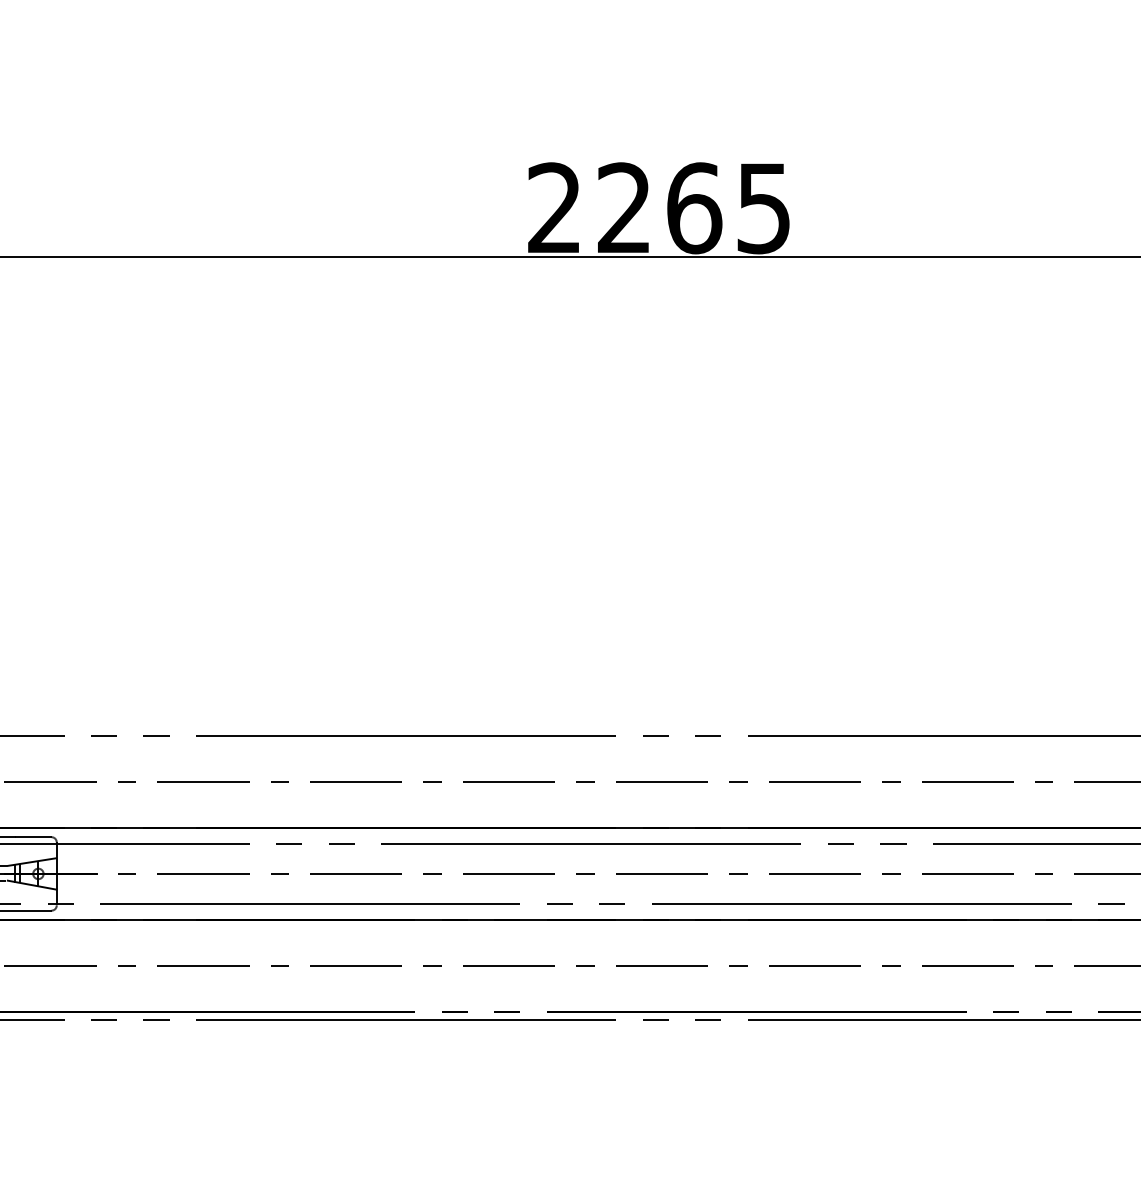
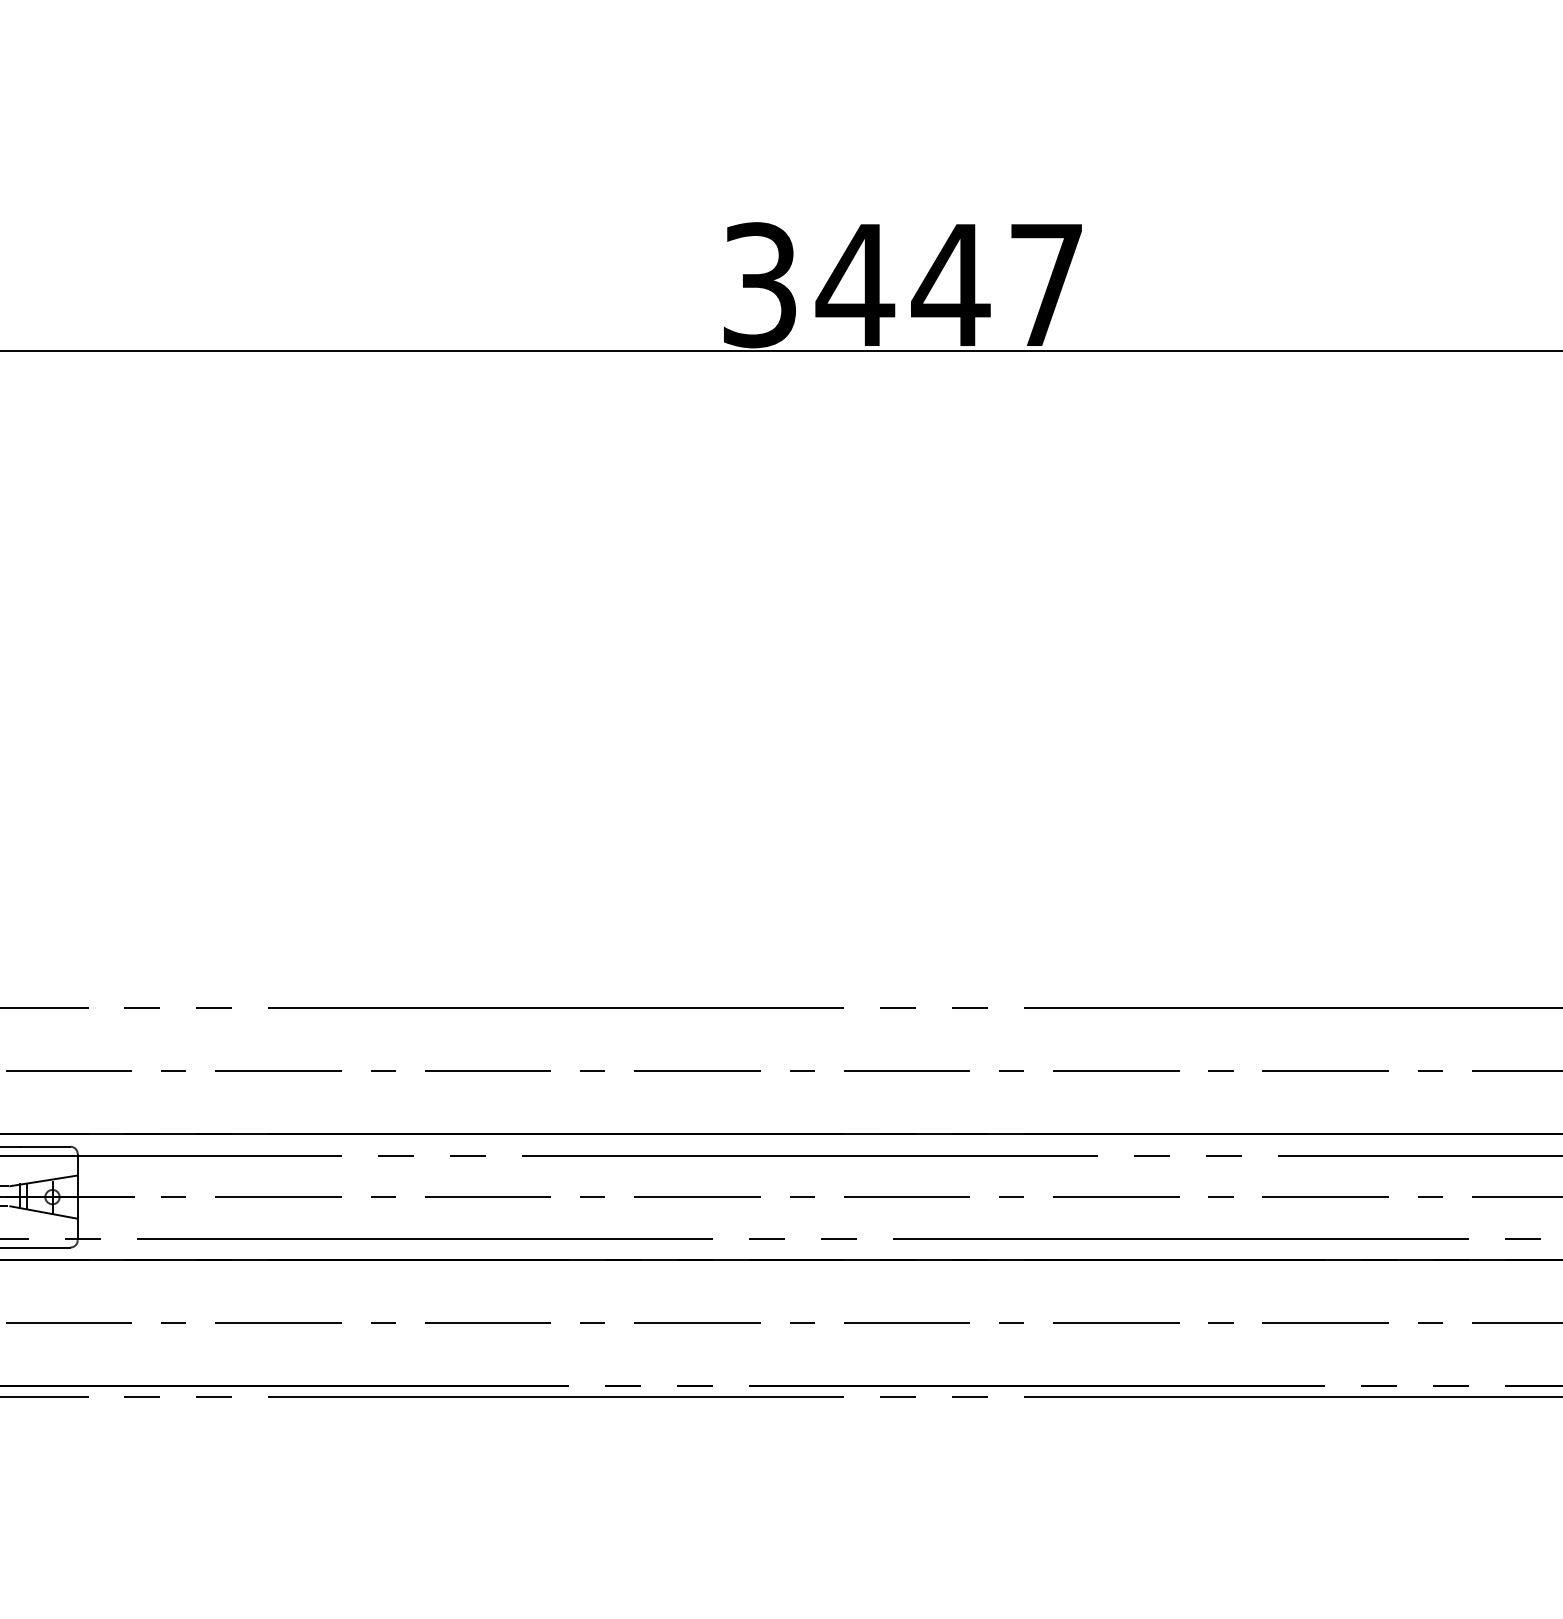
text: (658, 208) -> (902, 285), 2265 -> 3447

